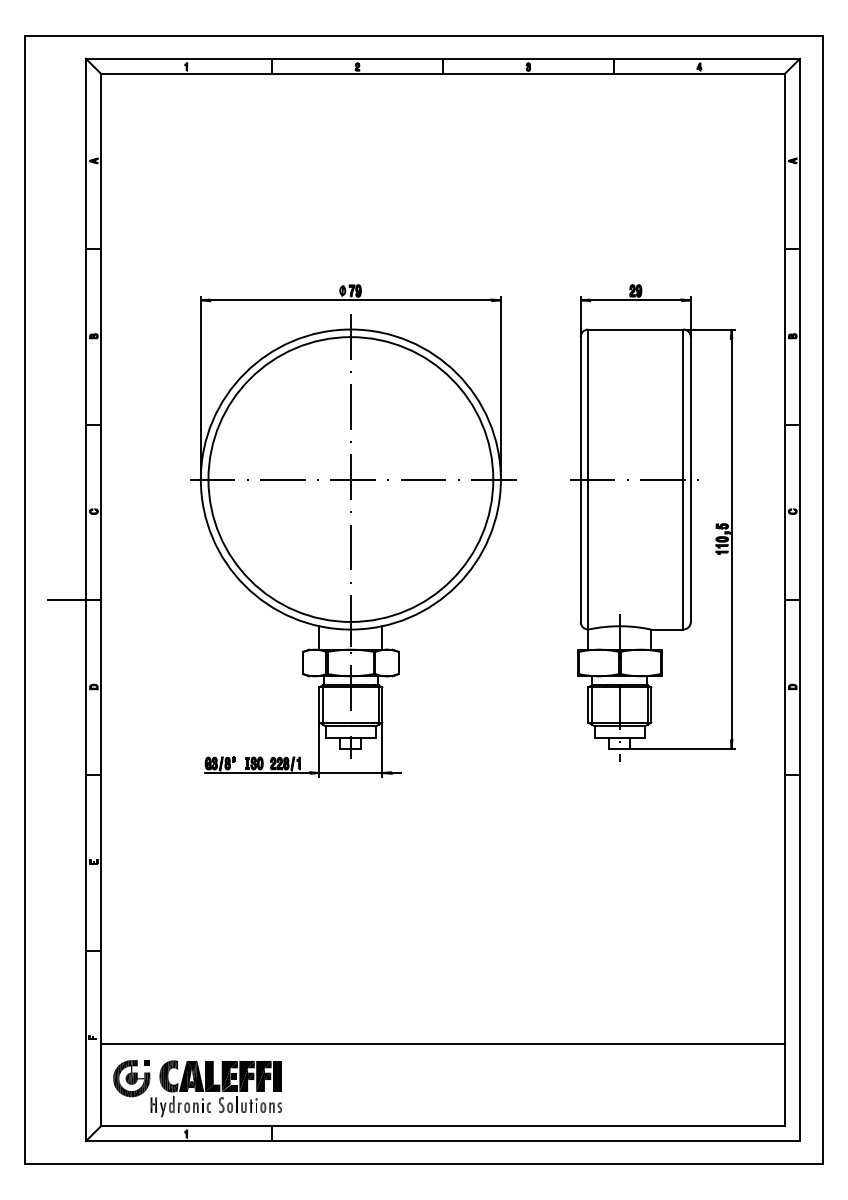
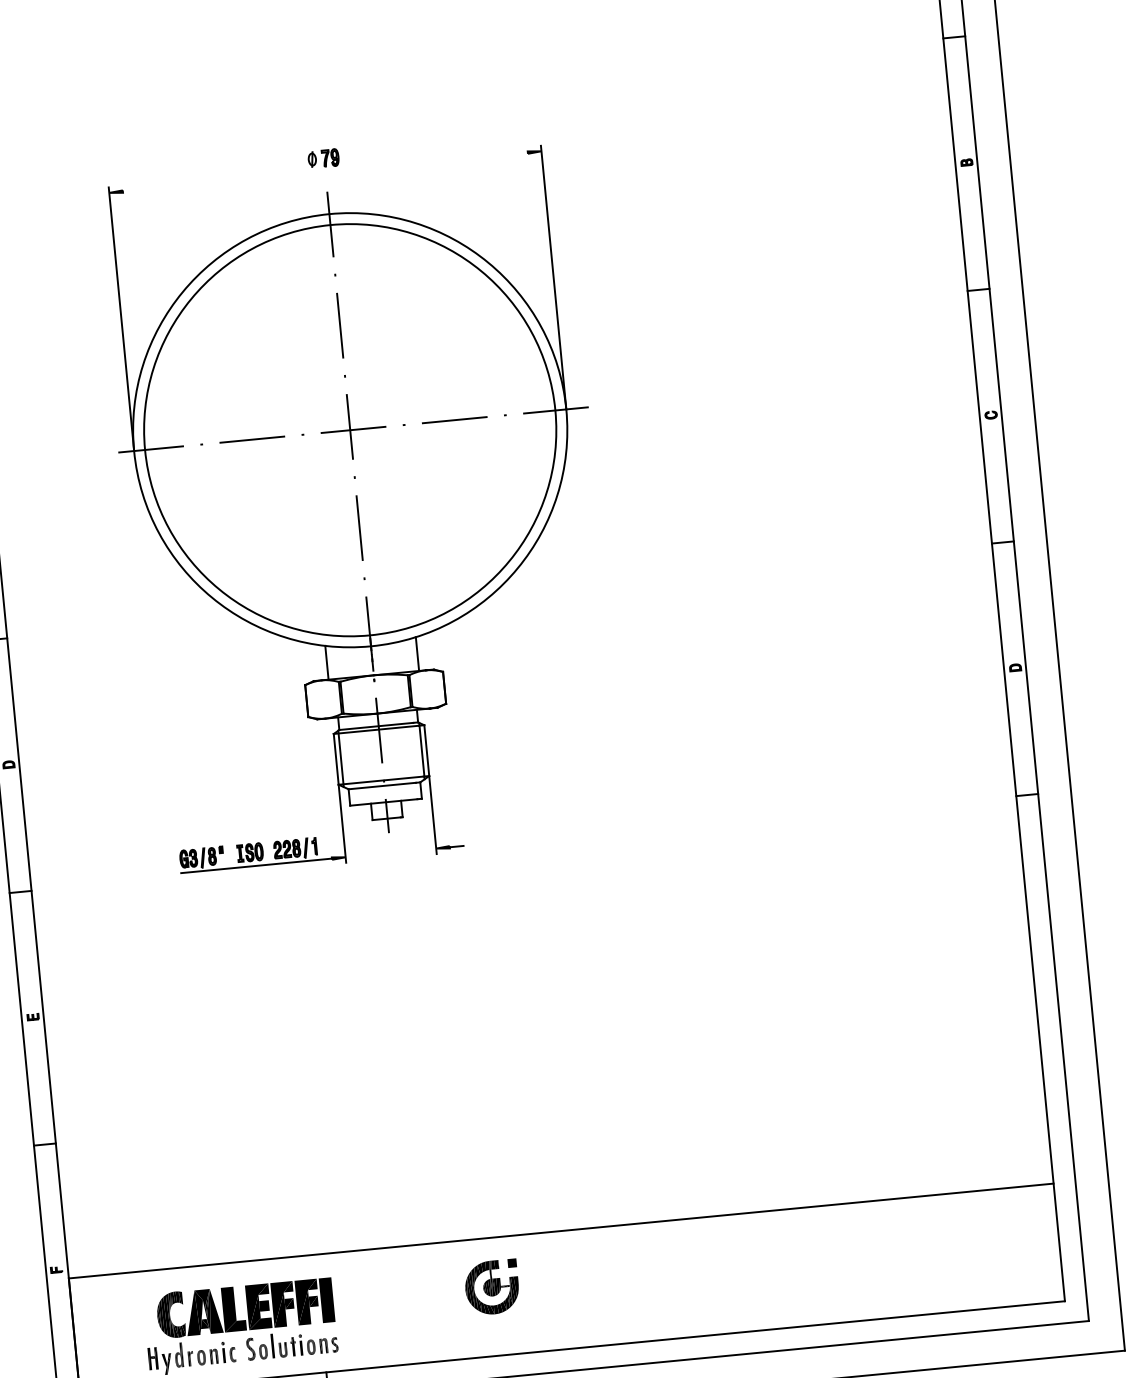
line: (350, 300) -> (324, 172), removed
part: (652, 522) -> (790, 450), removed
line: (350, 773) -> (390, 853), removed
part: (131, 1078) -> (491, 1287), moved

